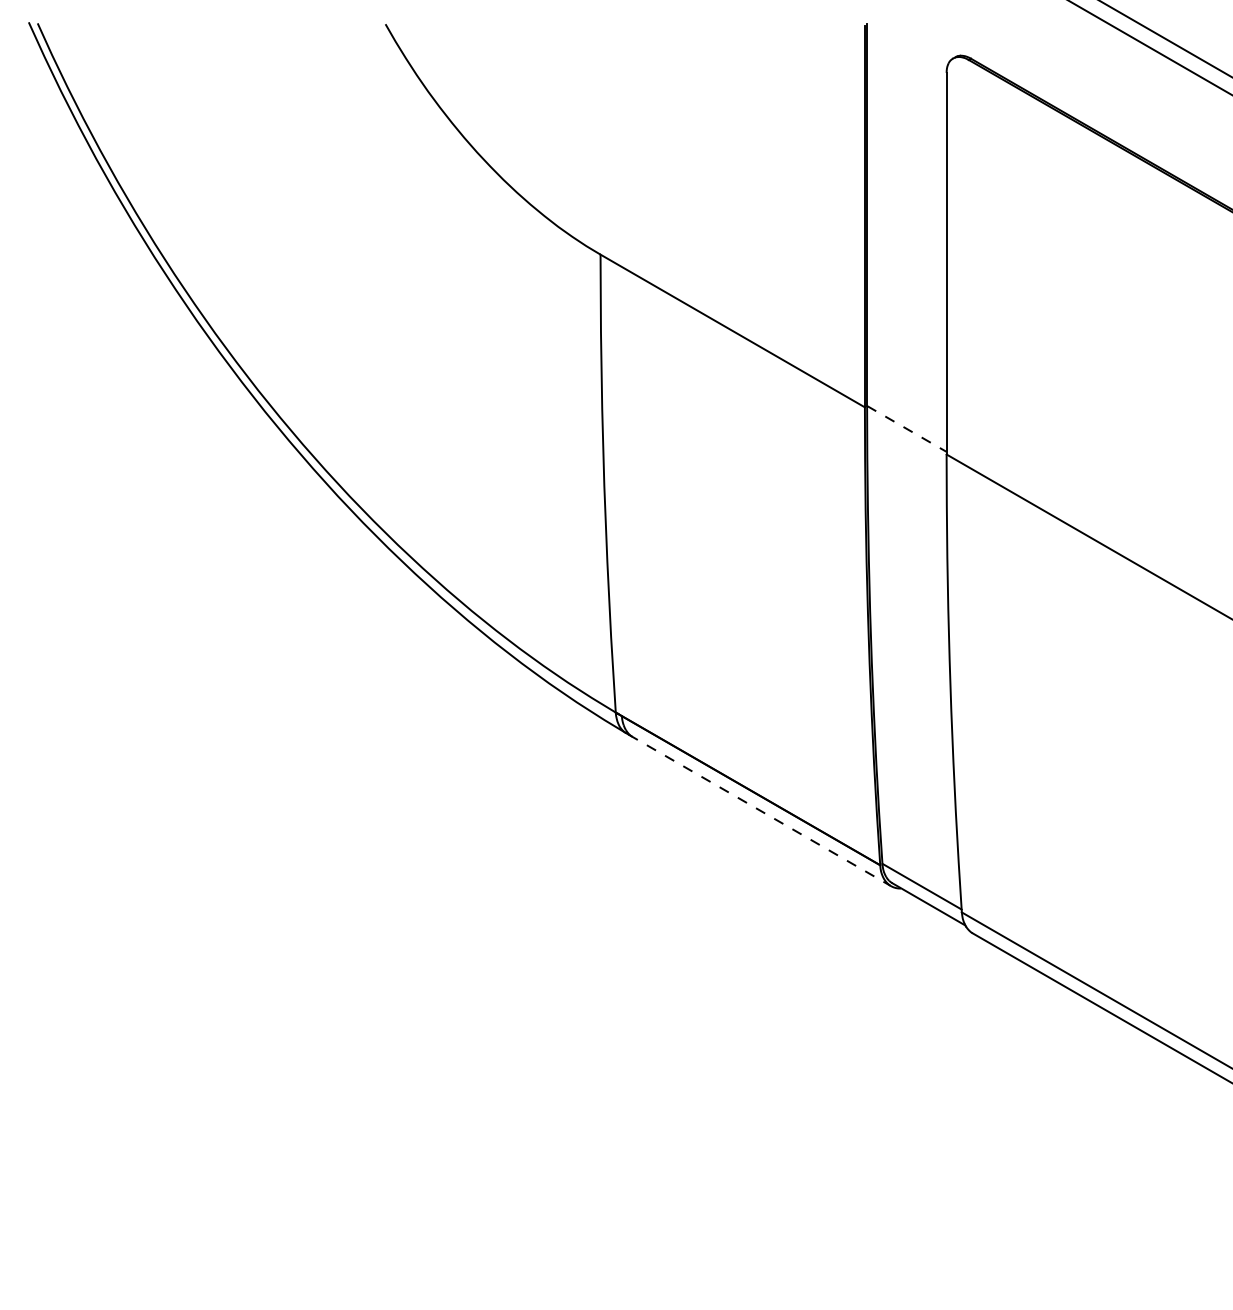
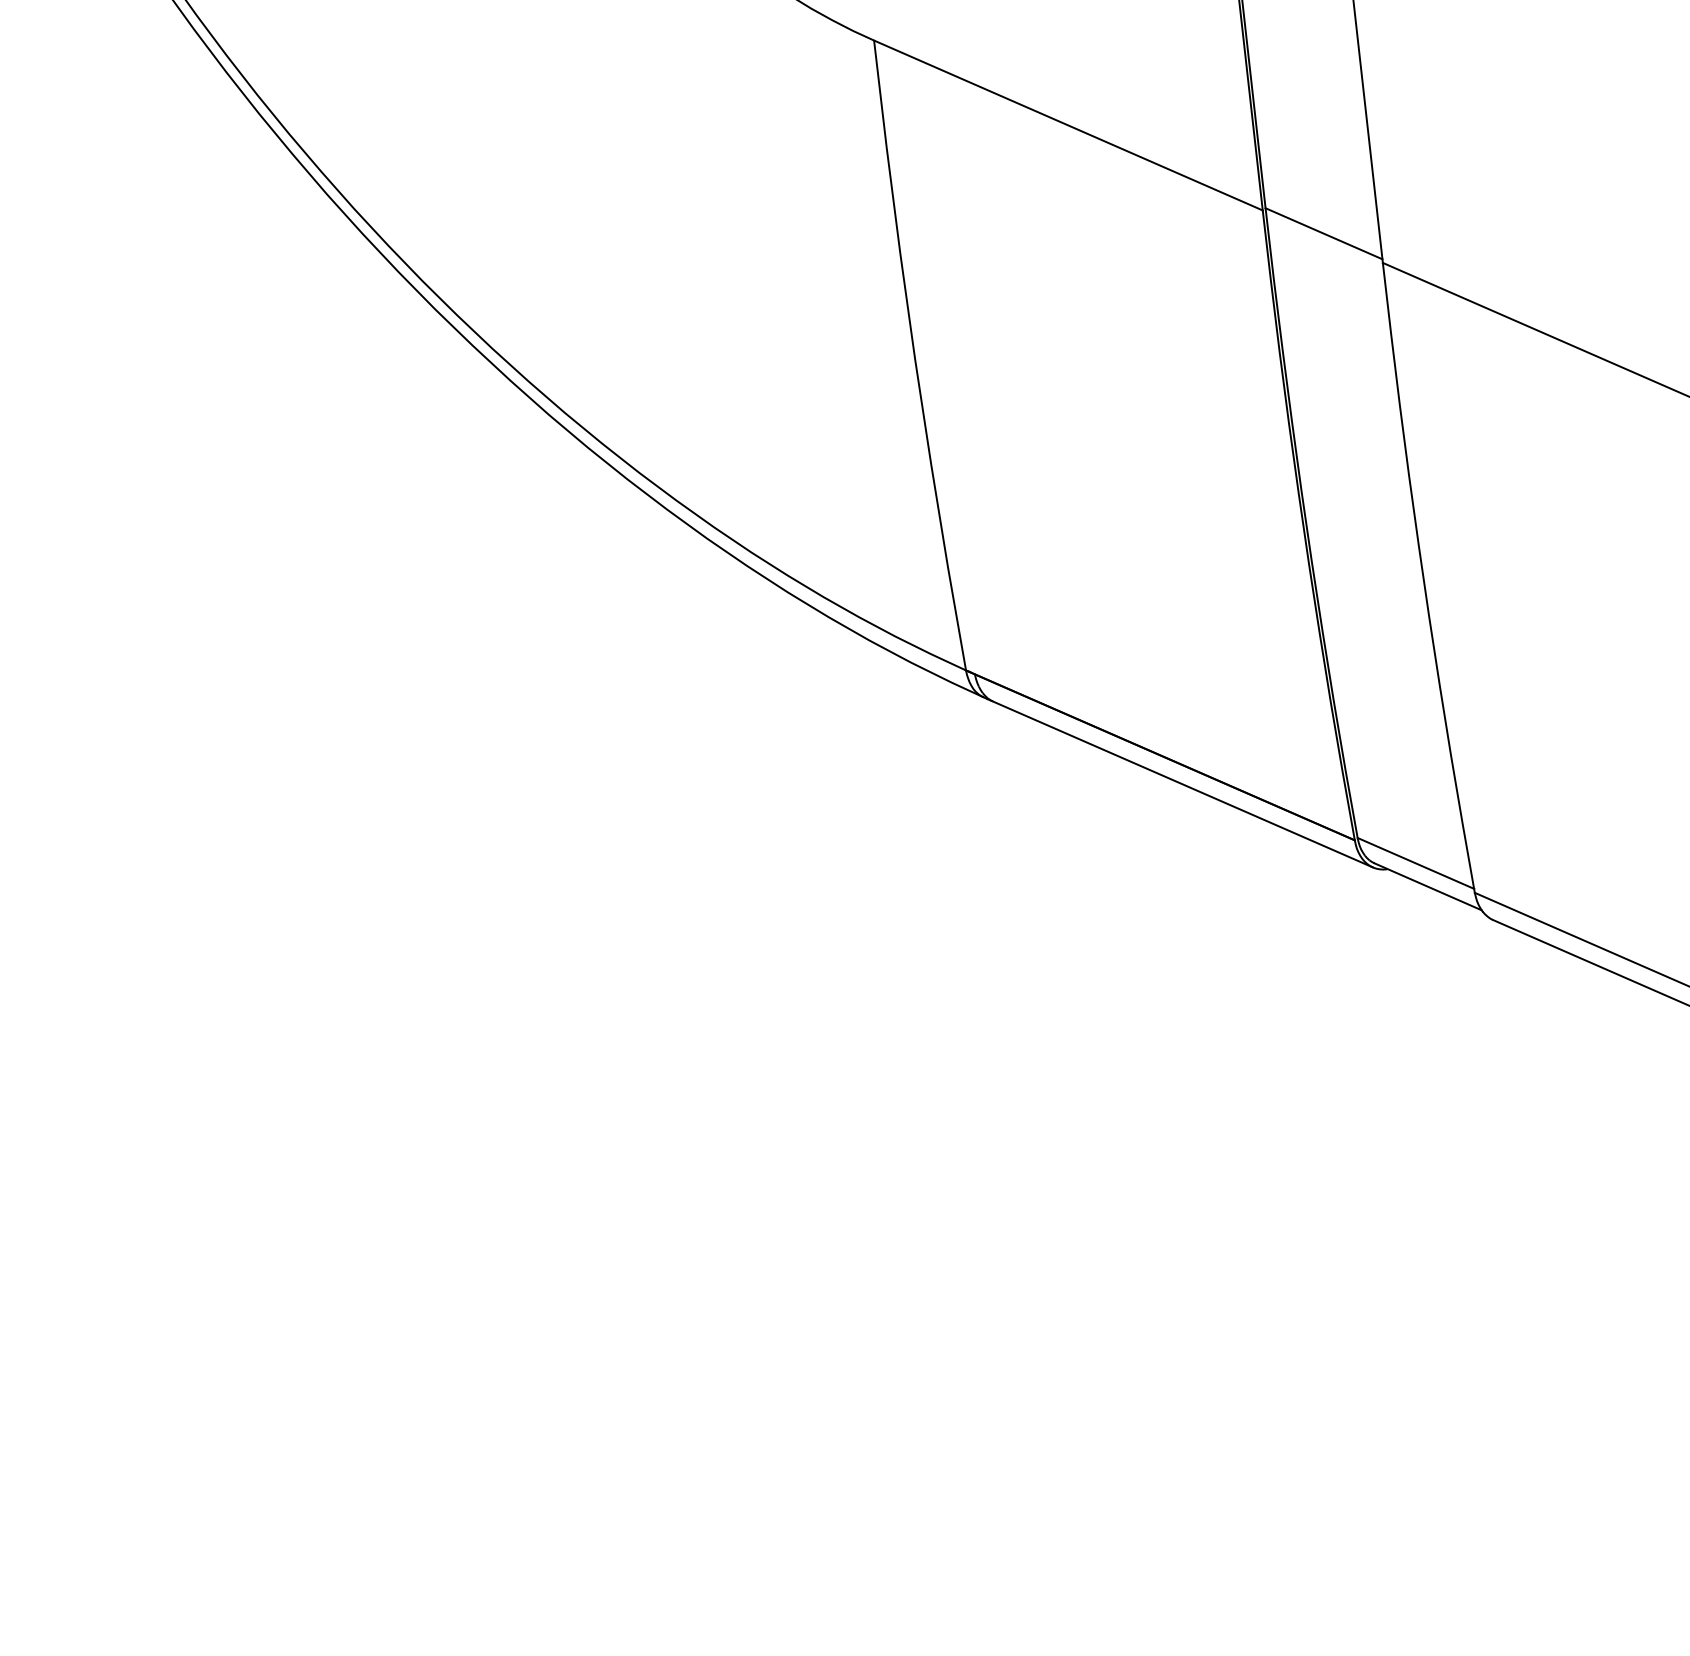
line: (906, 428) -> (1323, 233), dashed -> solid
line: (760, 810) -> (1181, 783), dashed -> solid

